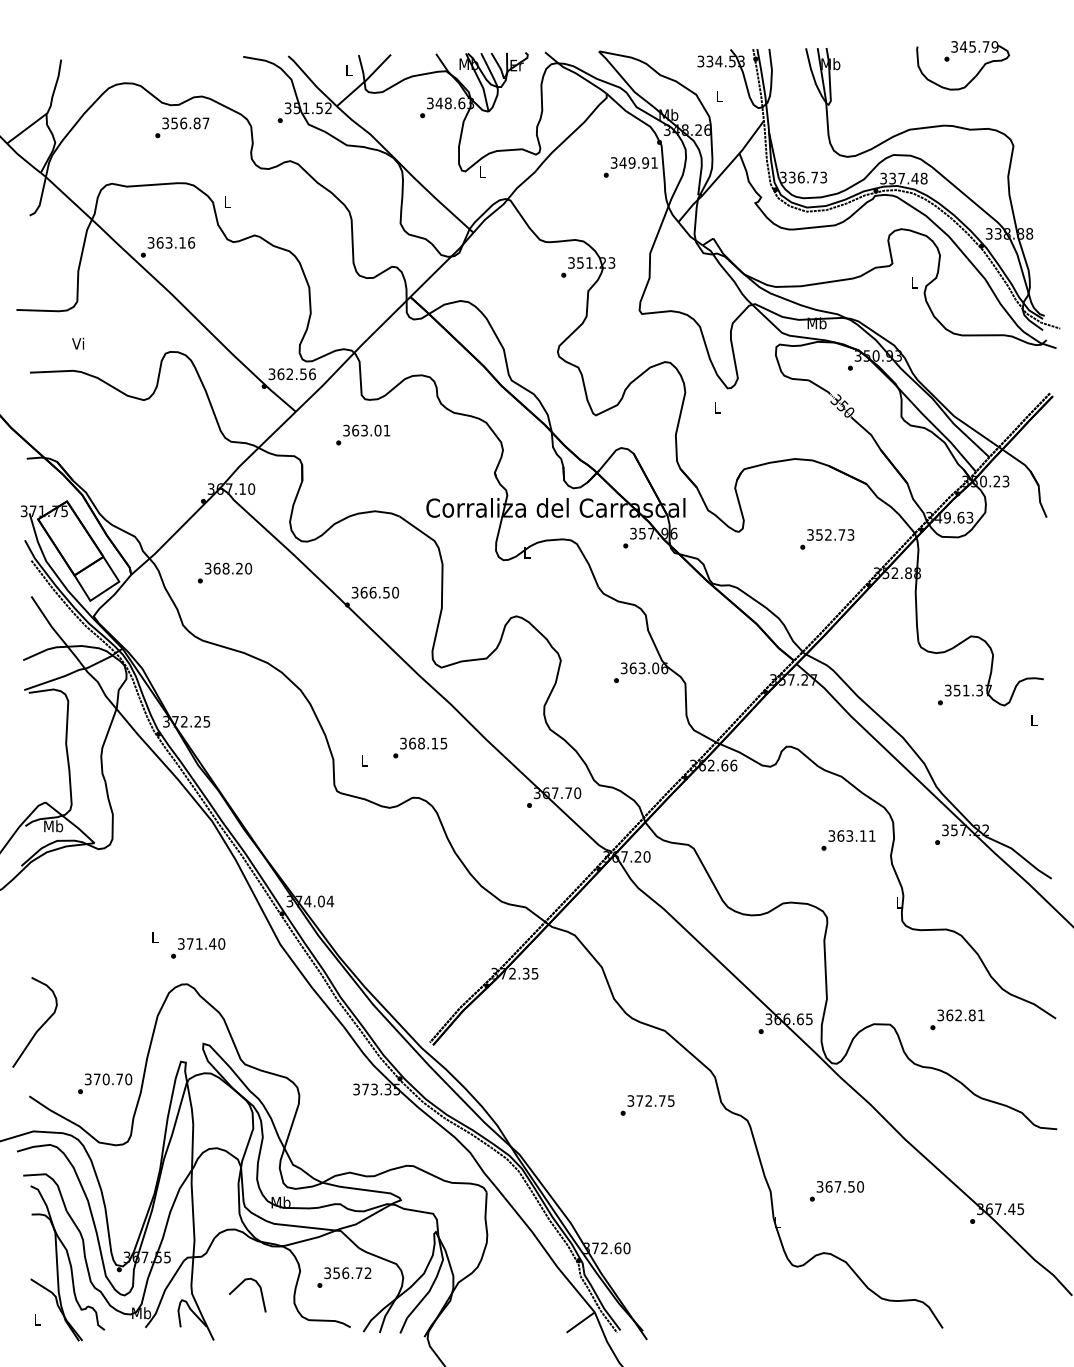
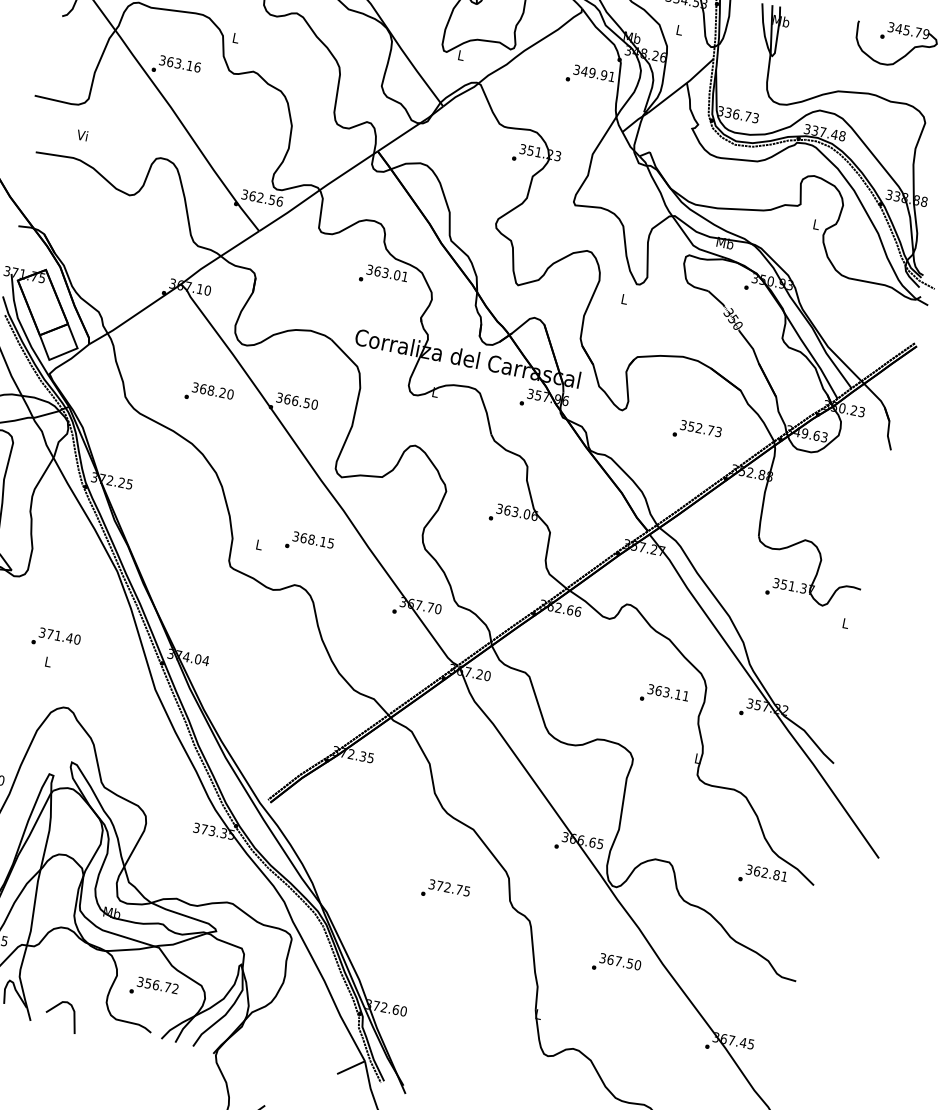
text: (363, 434) -> (383, 276), moved
text: (225, 572) -> (209, 393), moved
text: (198, 948) -> (56, 639), moved
text: (957, 1019) -> (763, 876), moved
text: (836, 1191) -> (616, 965), moved
curve: (239, 1286) -> (56, 1007), moved

